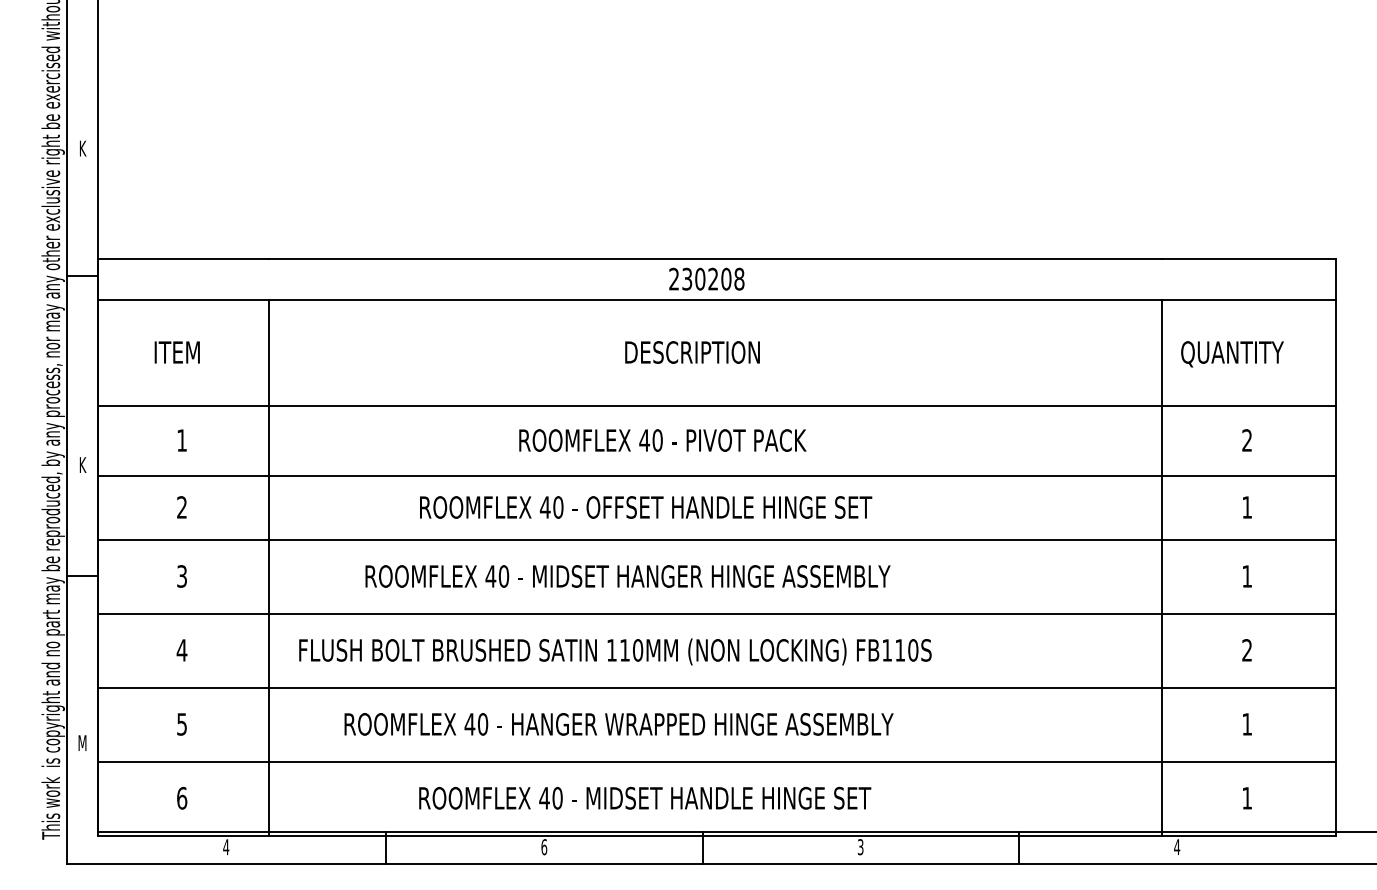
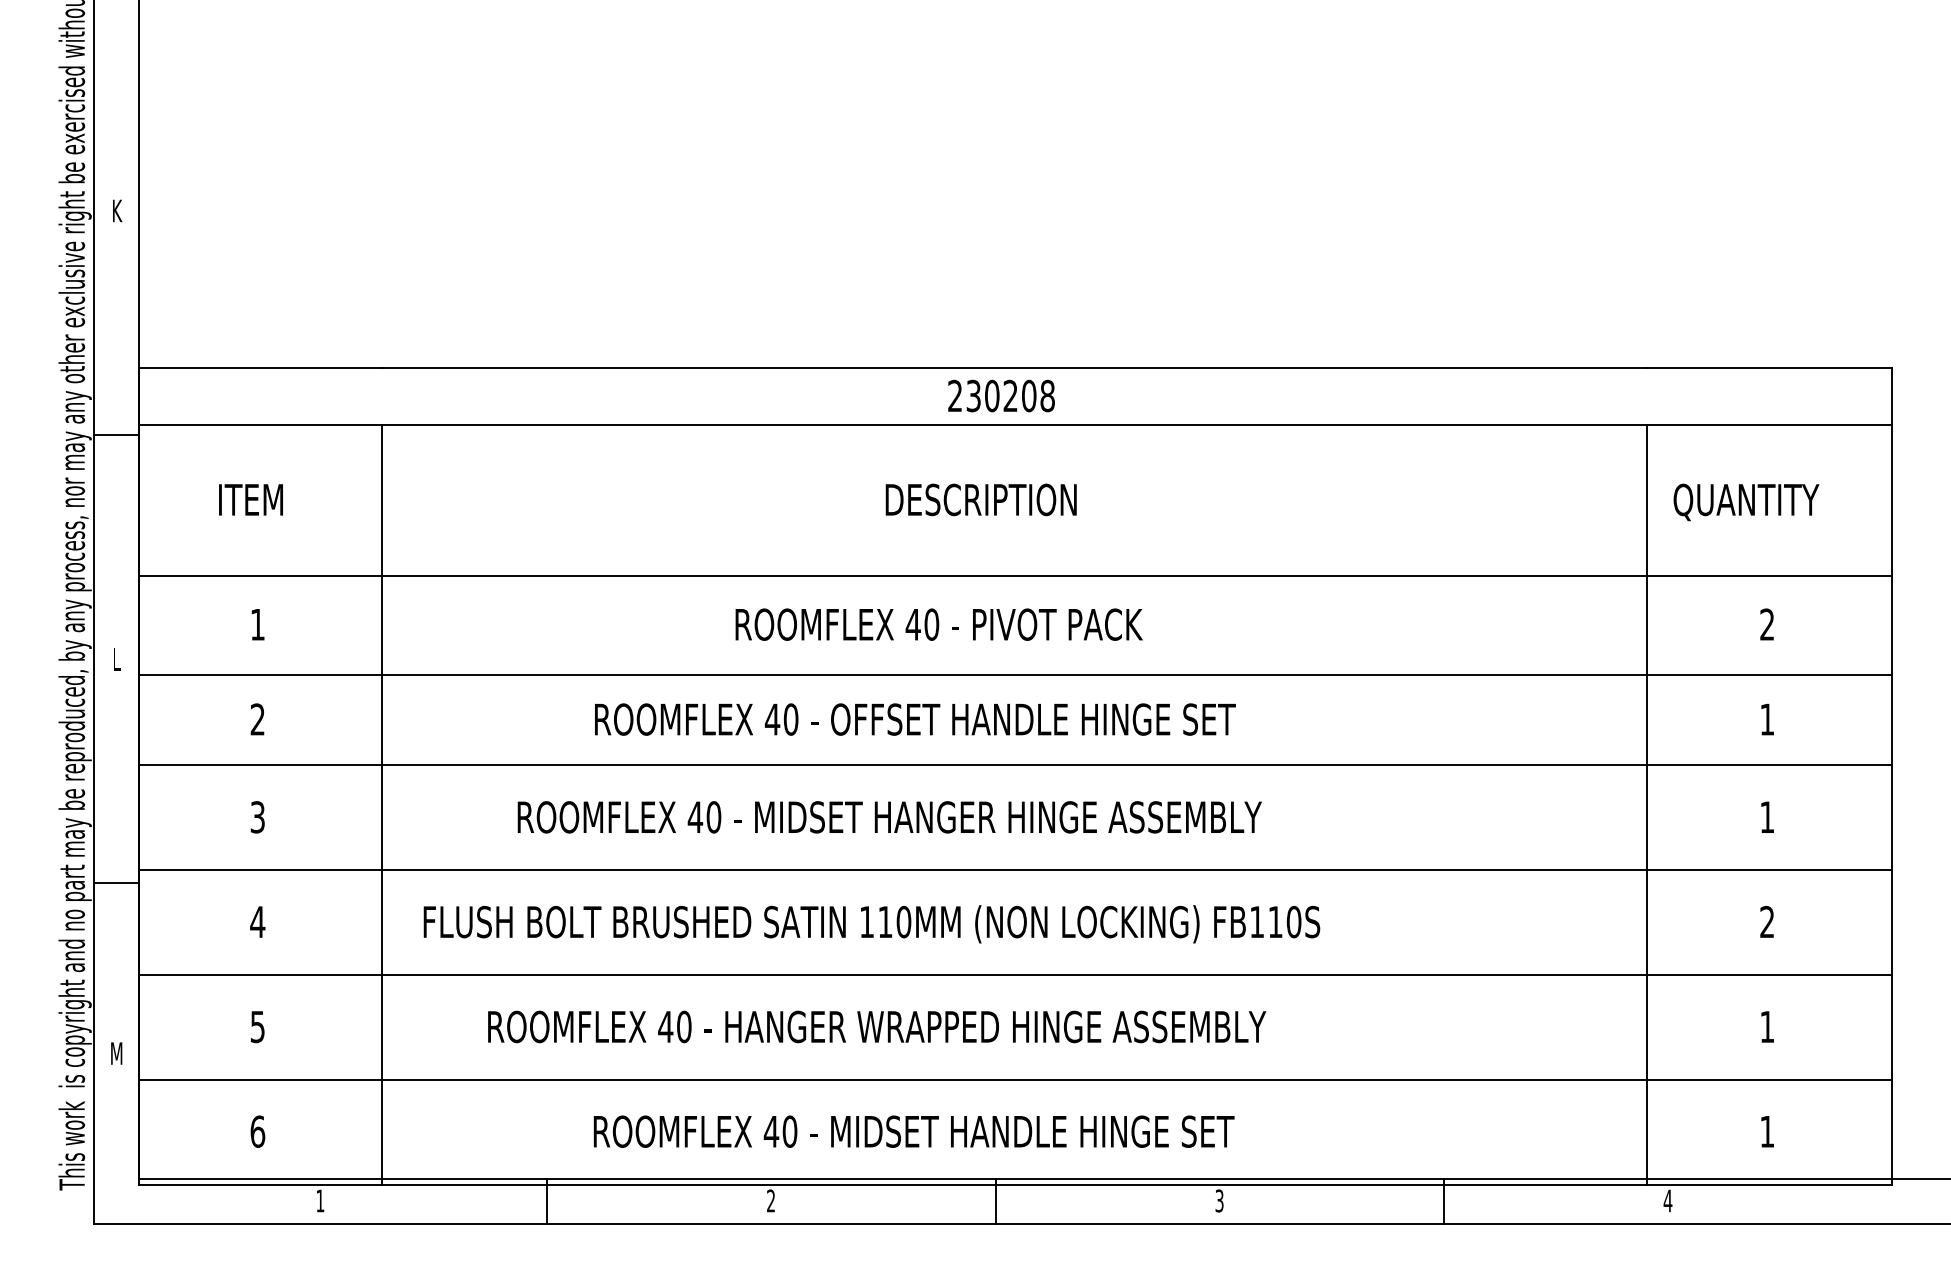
line: (82, 275) -> (116, 434), moved
text: (83, 465) -> (117, 659), K -> L
line: (82, 575) -> (116, 883), moved
text: (226, 846) -> (320, 1200), 4 -> 1
text: (544, 846) -> (771, 1200), 6 -> 2

